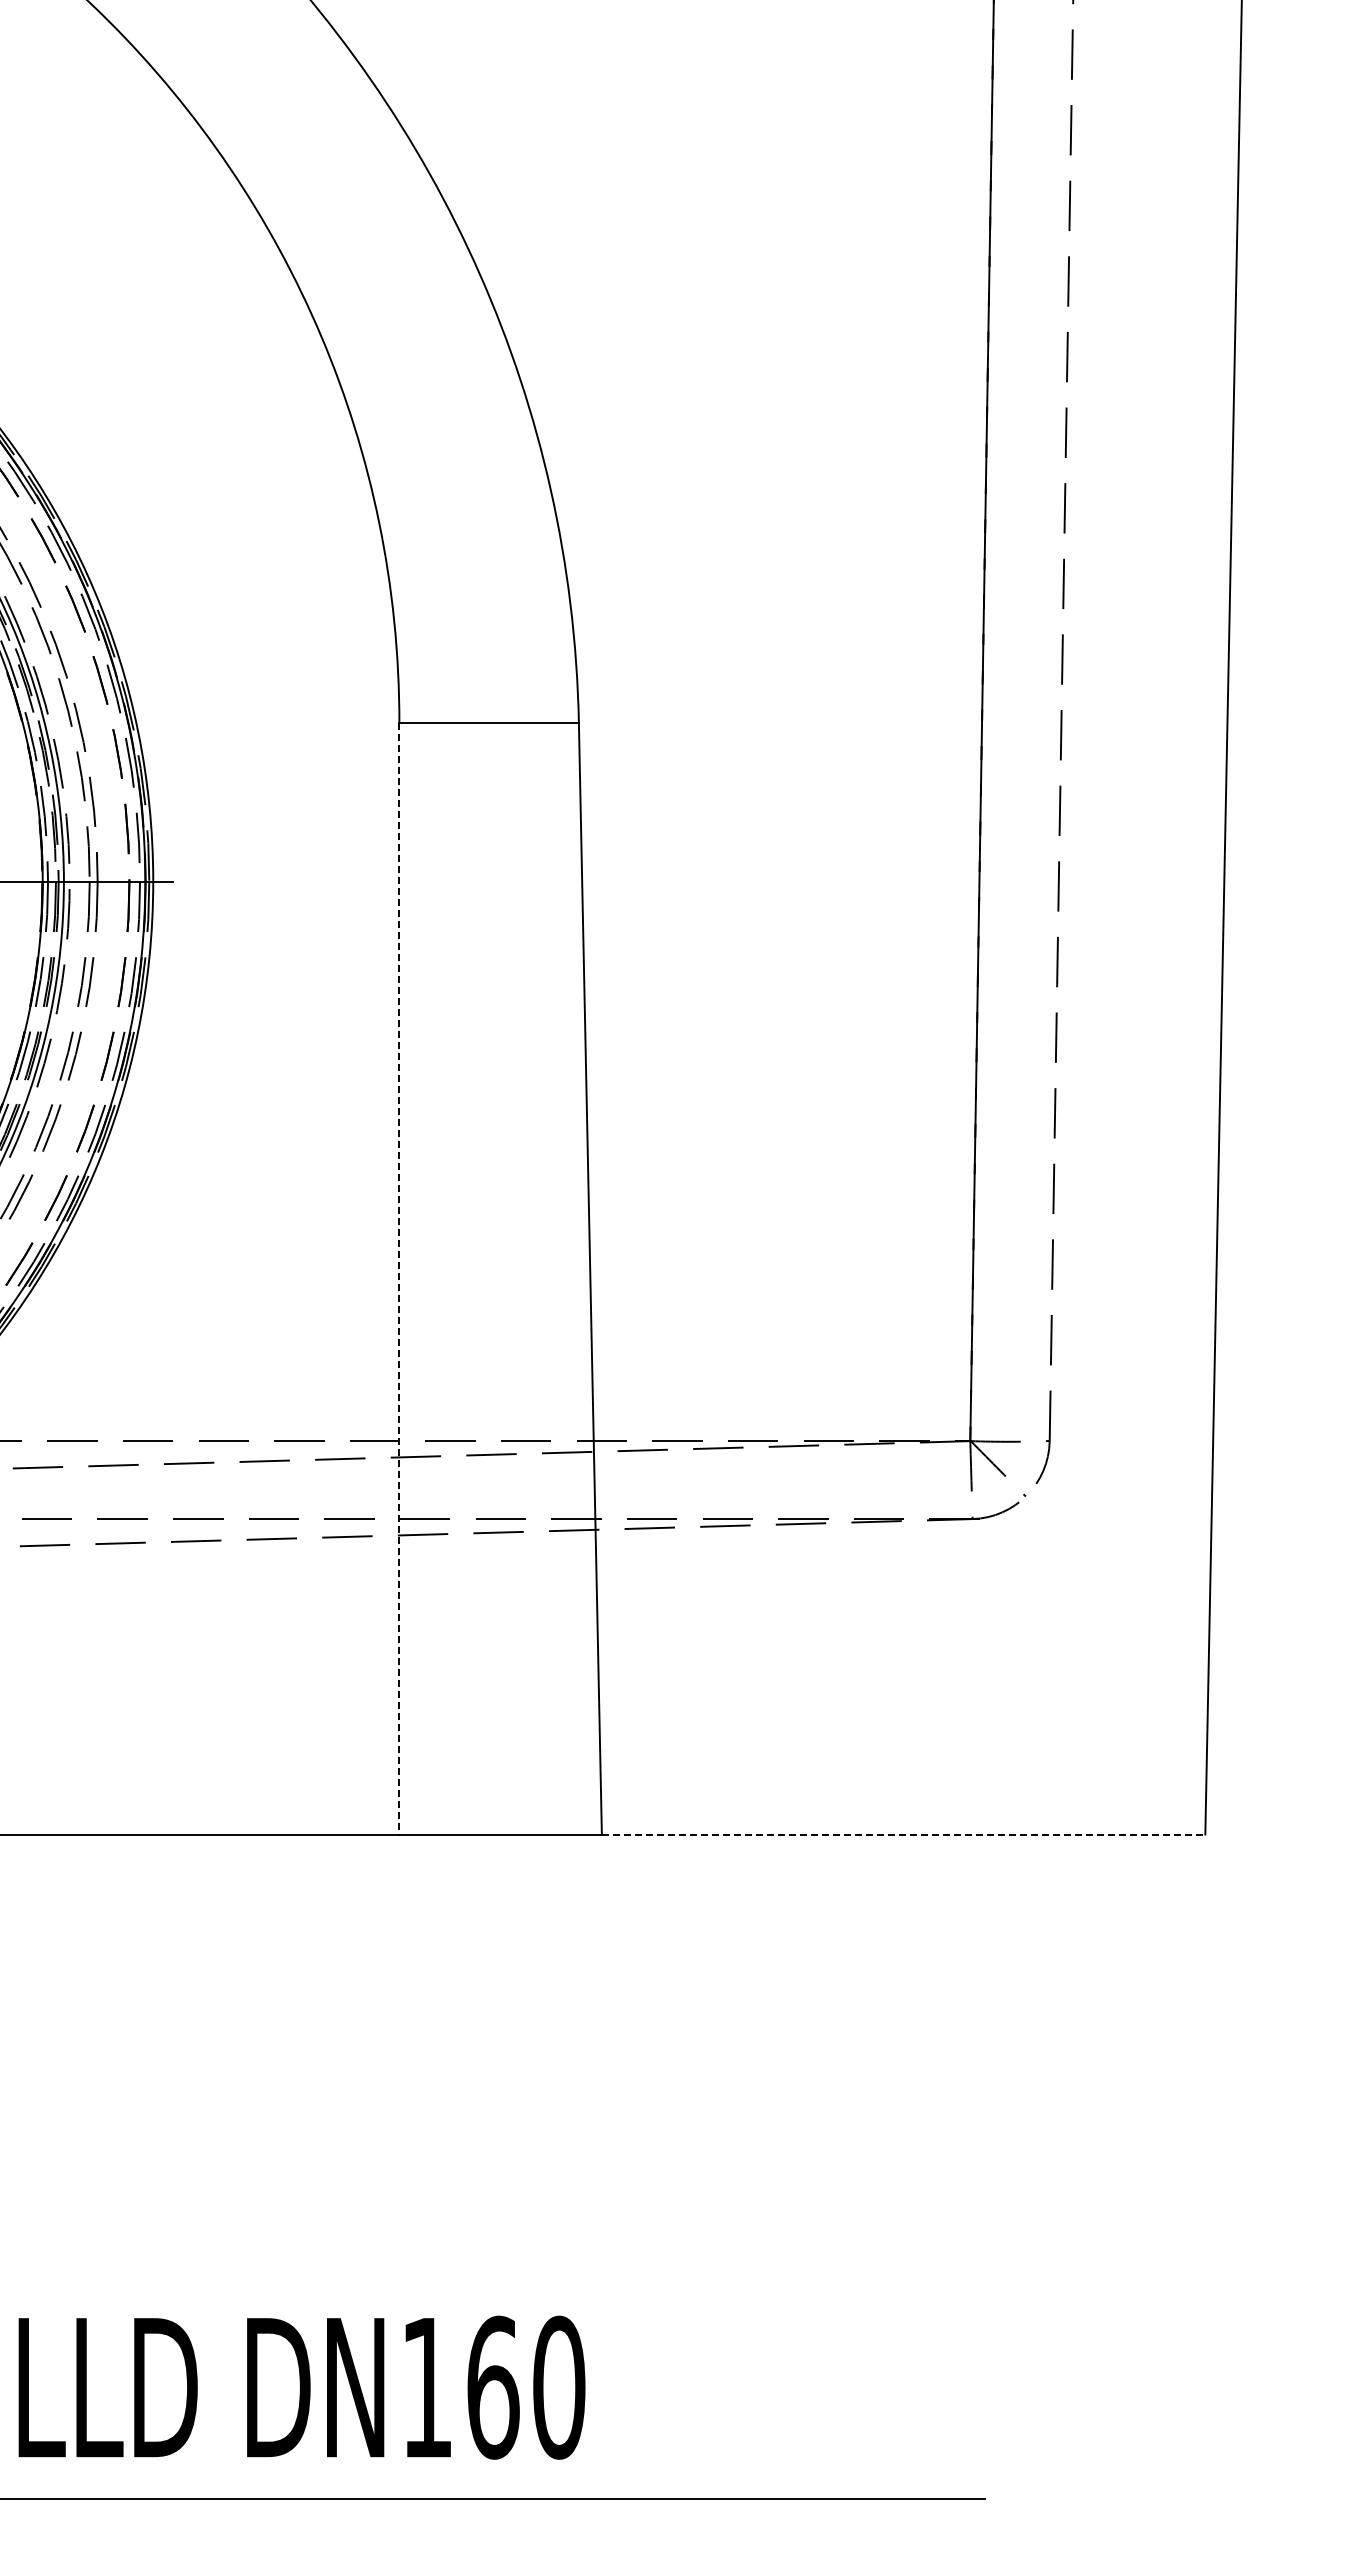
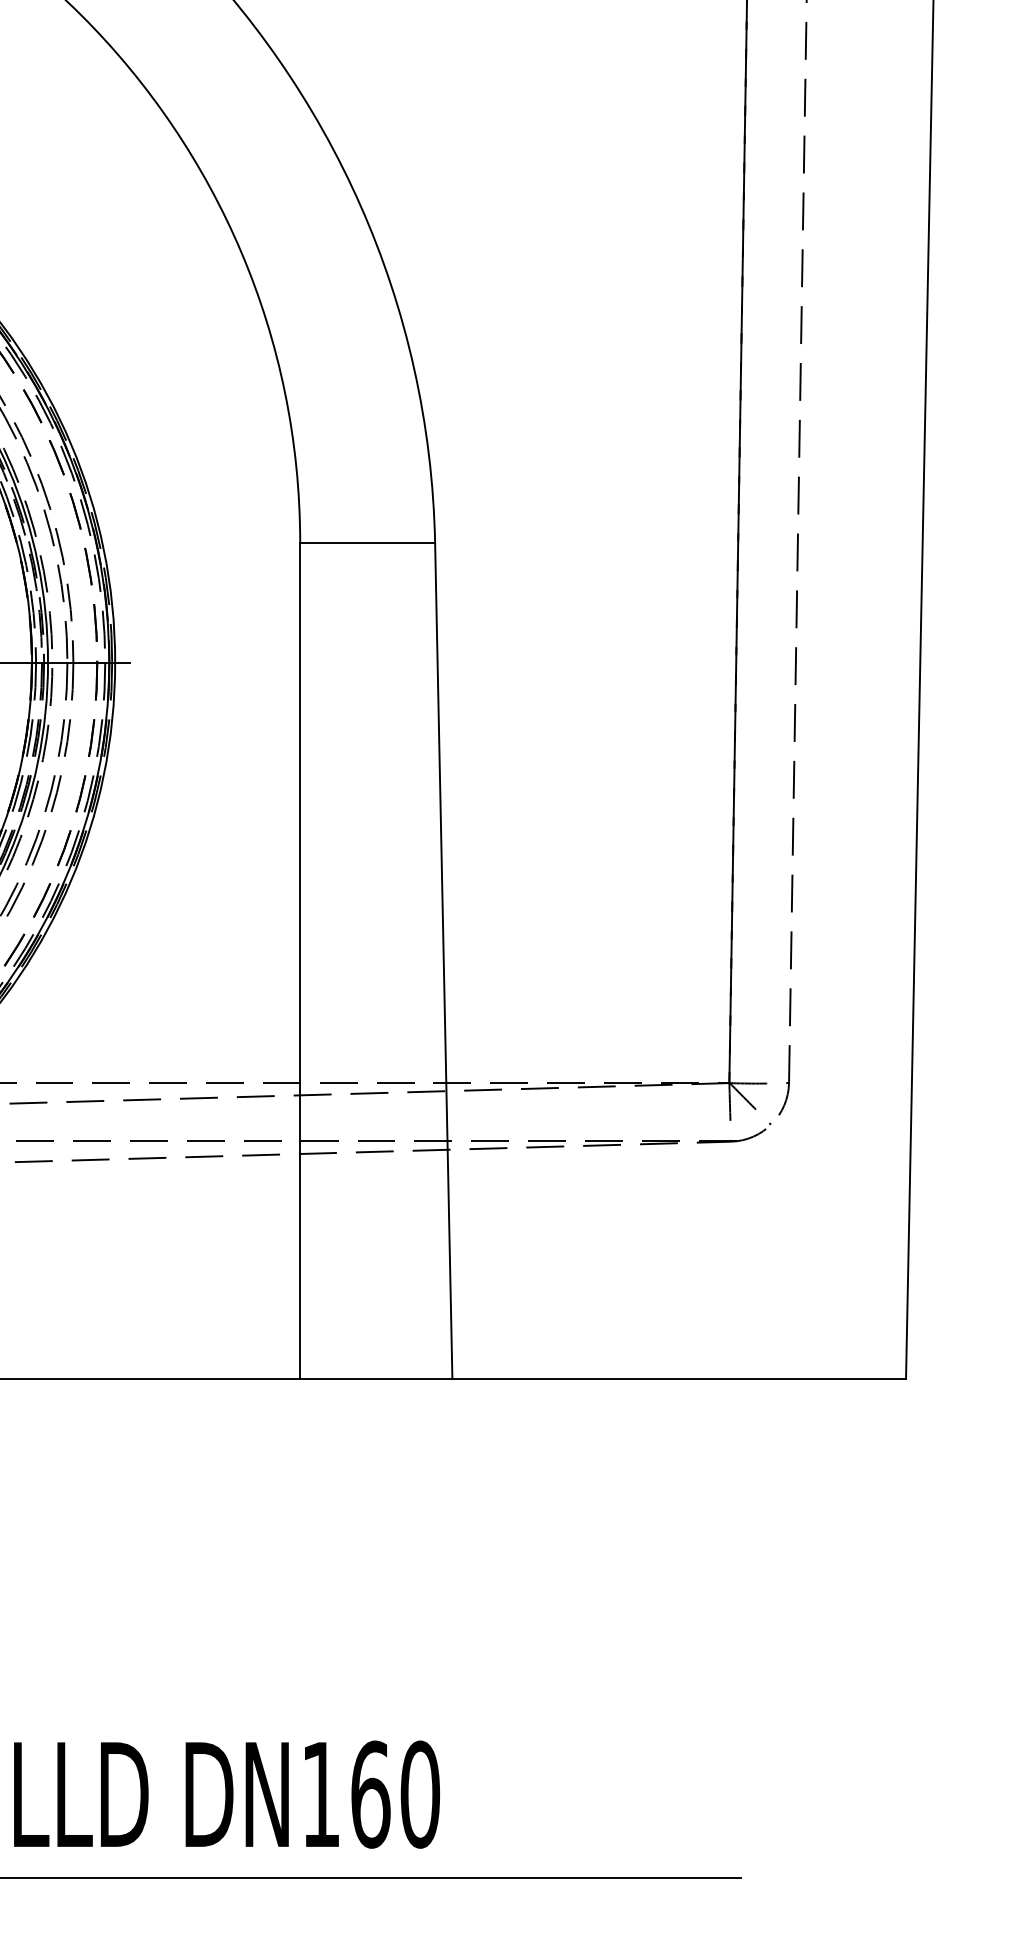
line: (399, 1278) -> (300, 960), dashed -> solid
line: (903, 1834) -> (679, 1378), dashed -> solid

